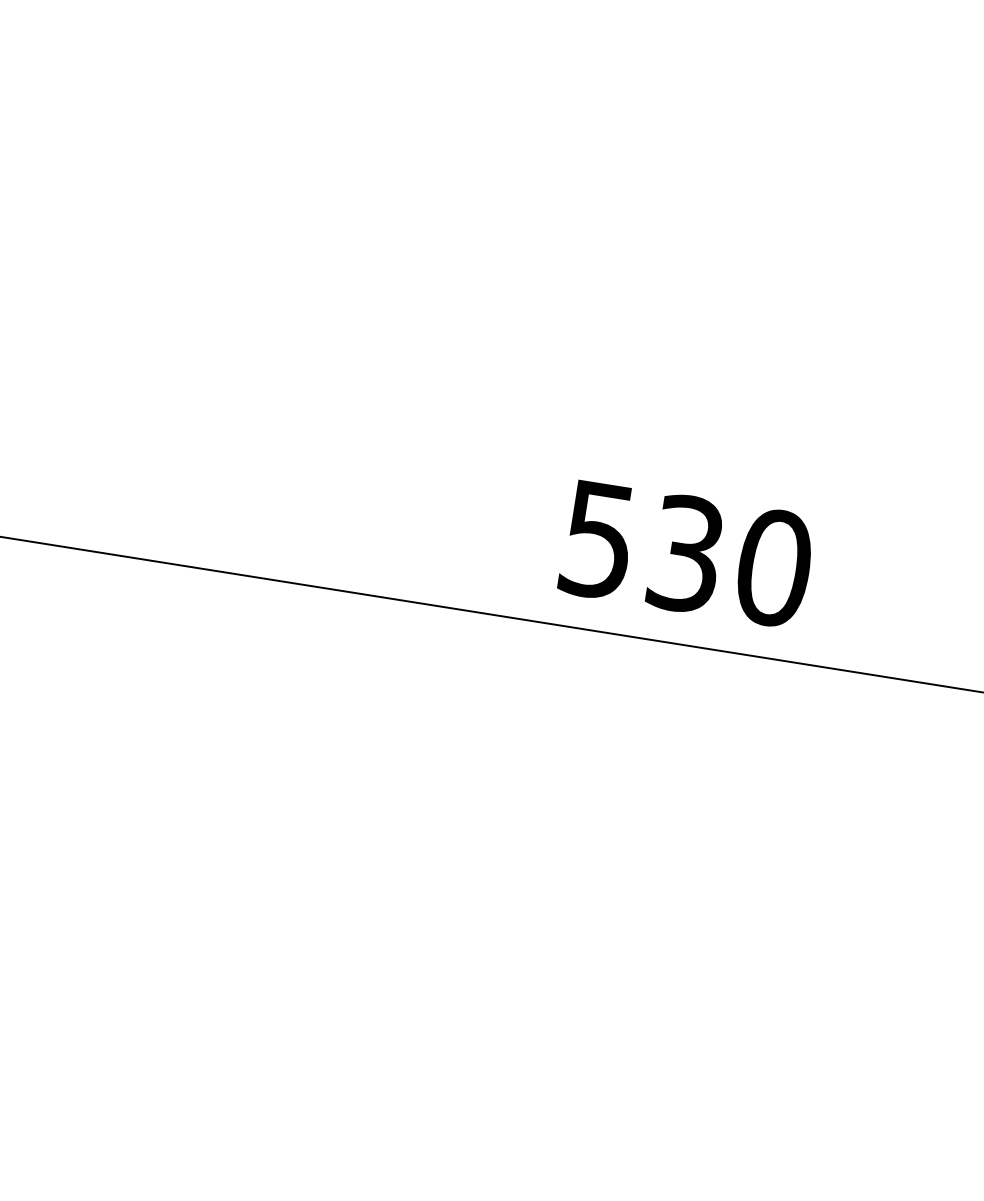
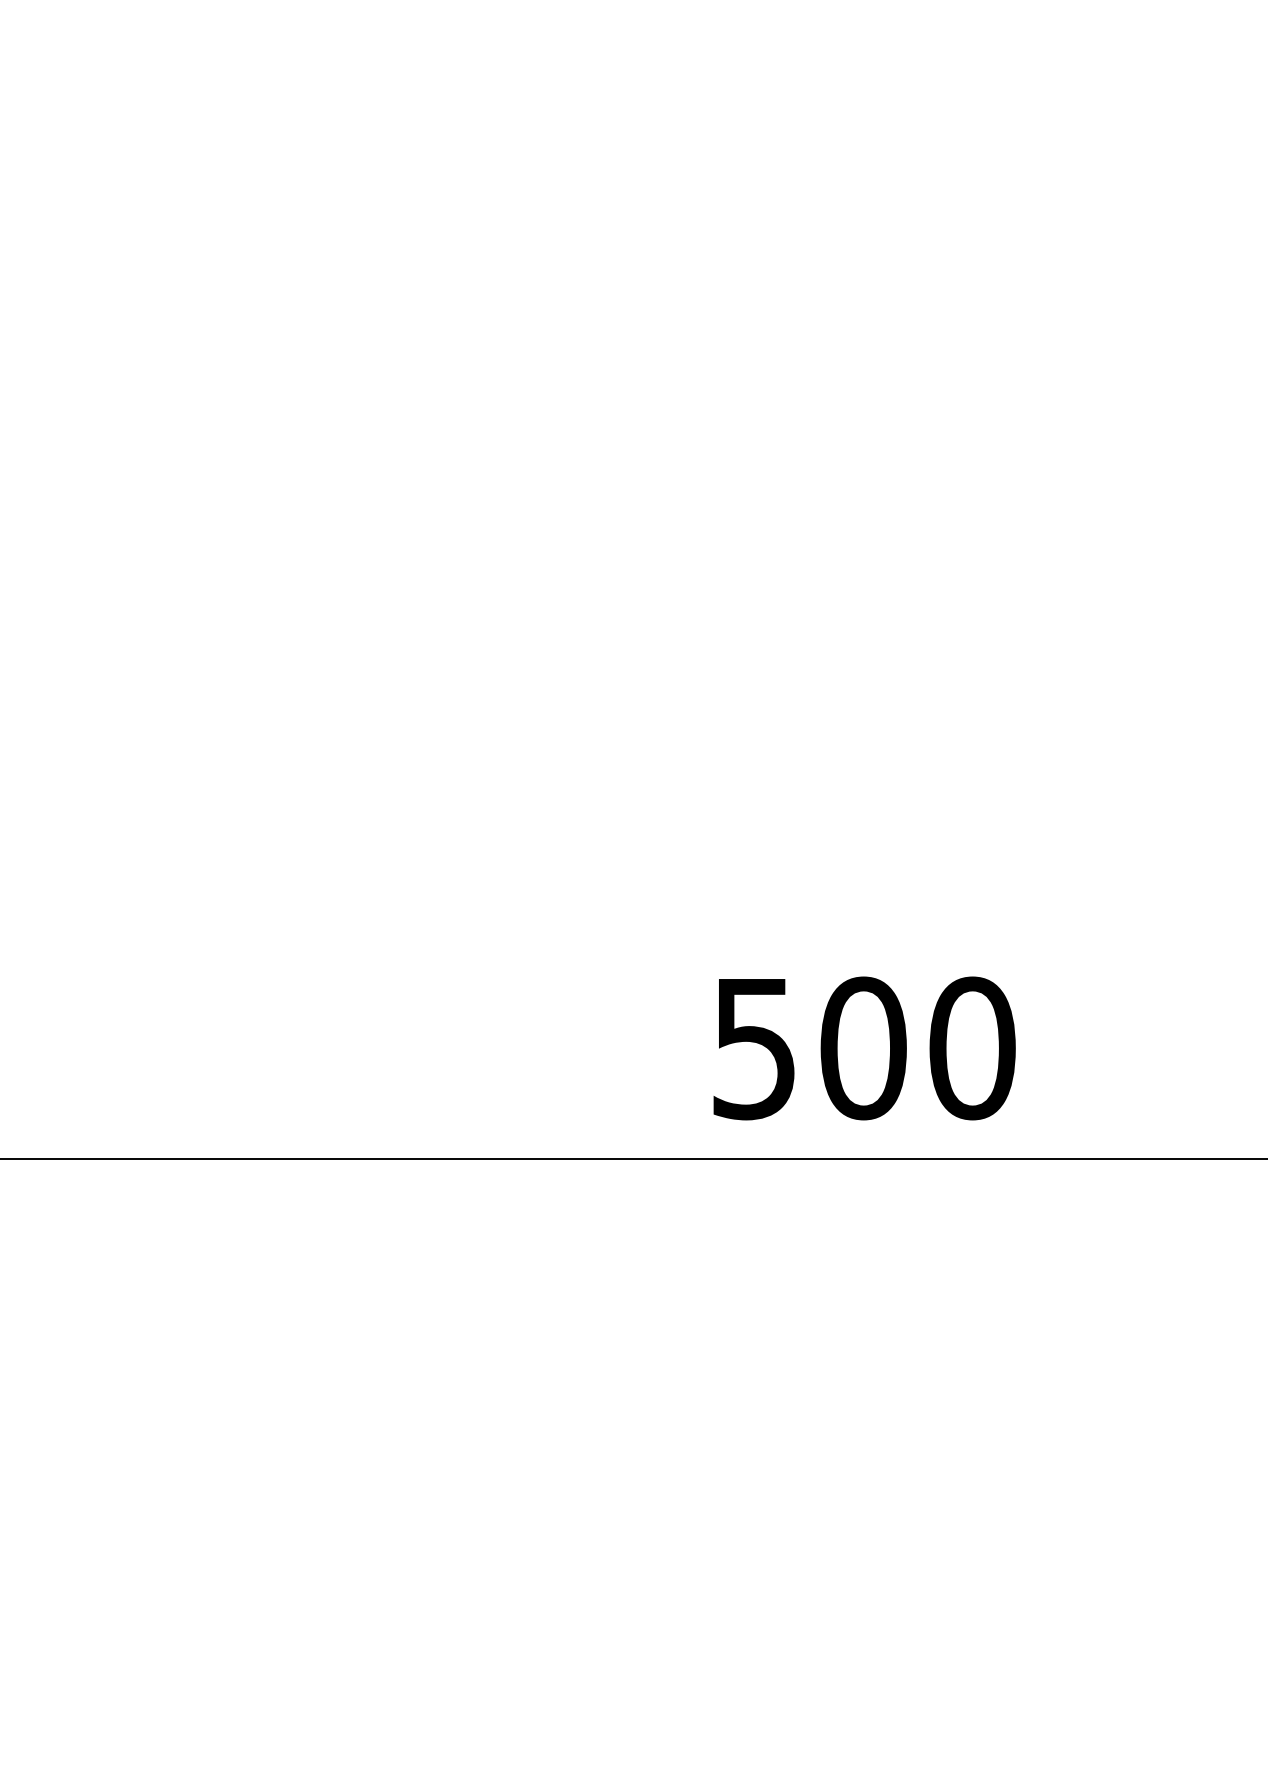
text: (686, 554) -> (863, 1048), 530 -> 500

